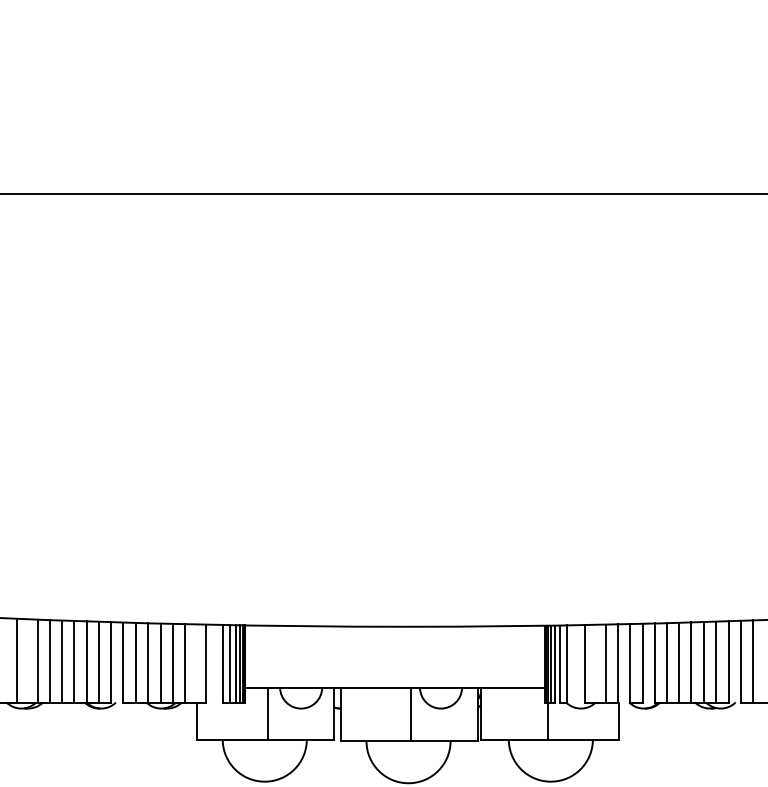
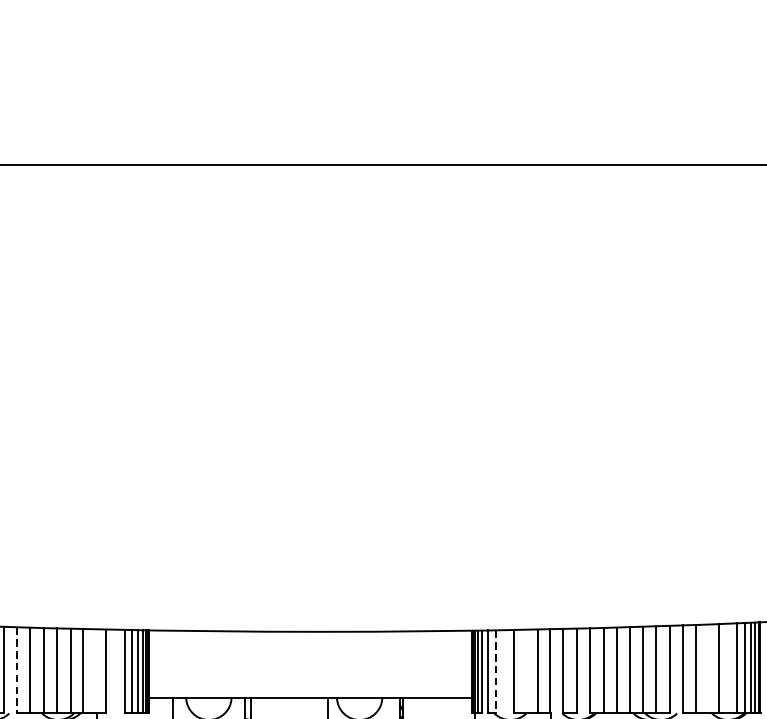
line: (123, 662) -> (17, 670), solid -> dashed
line: (567, 663) -> (495, 671), solid -> dashed

